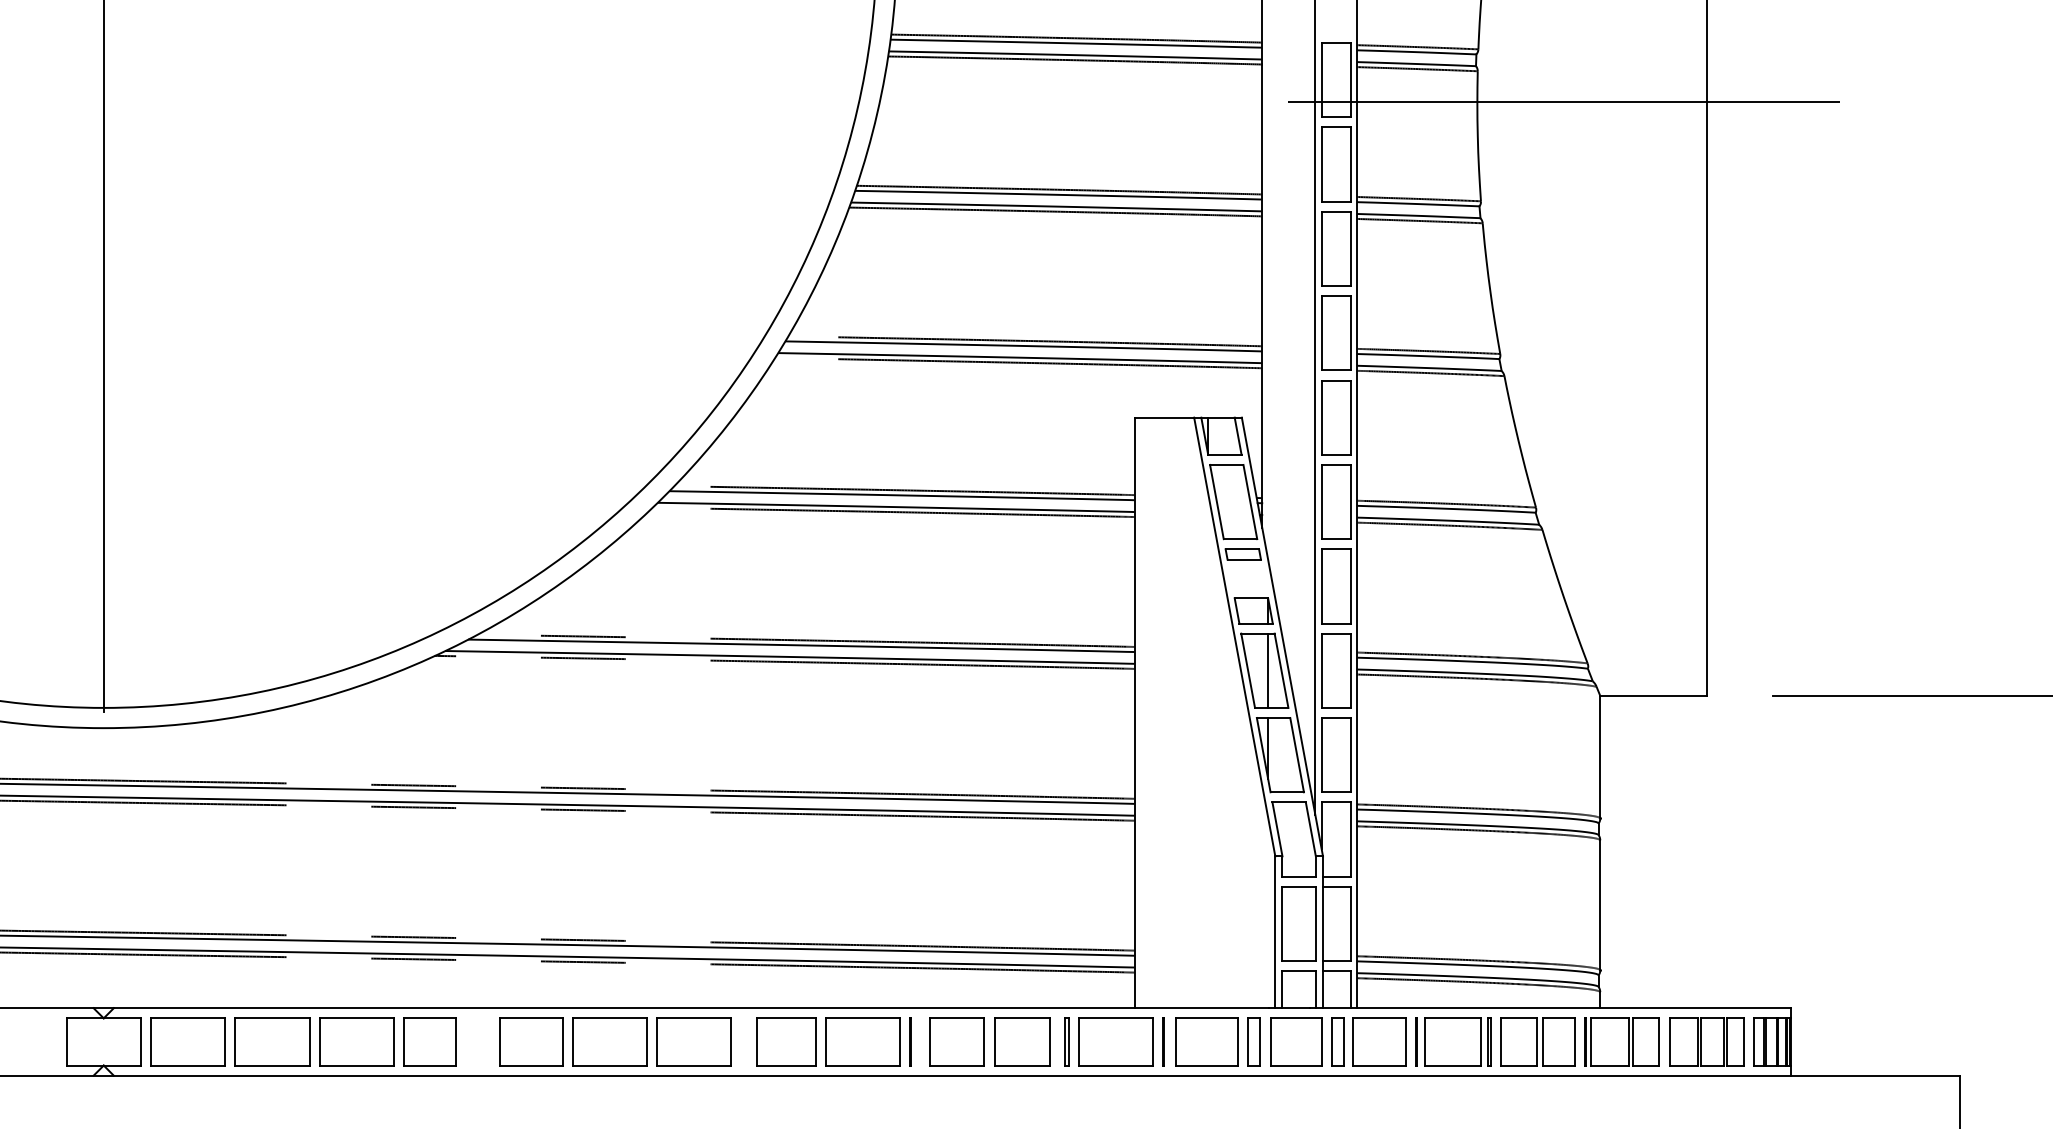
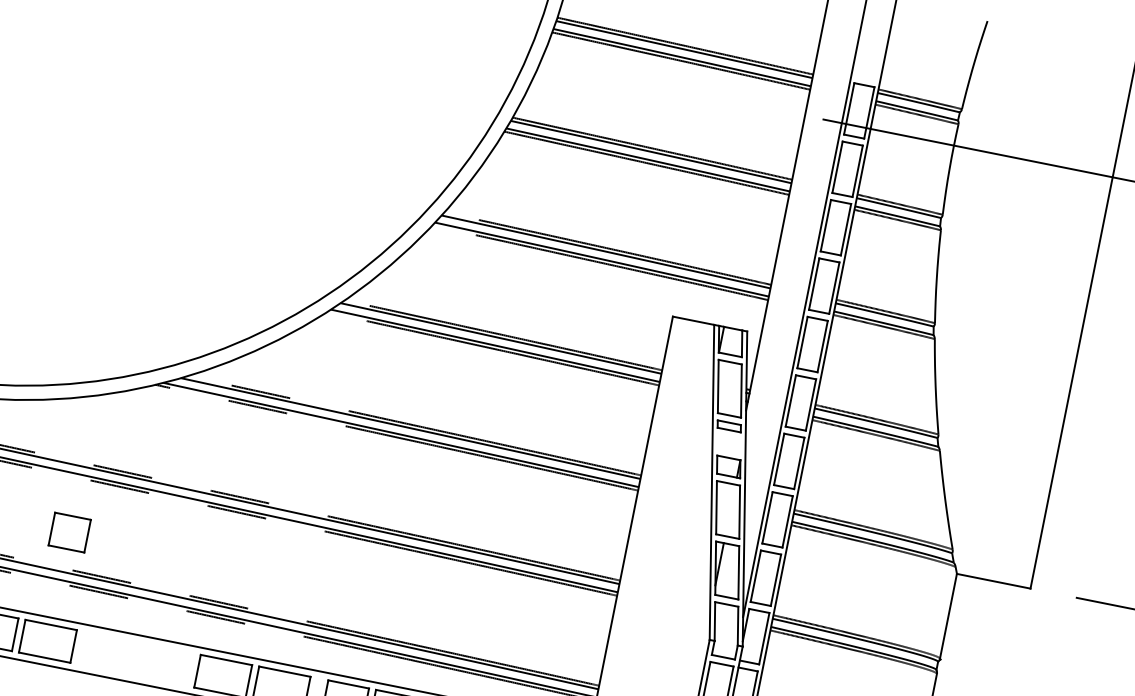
line: (1268, 670) -> (730, 510), removed
part: (429, 1041) -> (69, 532), moved
part: (531, 1041) -> (168, 665), removed

